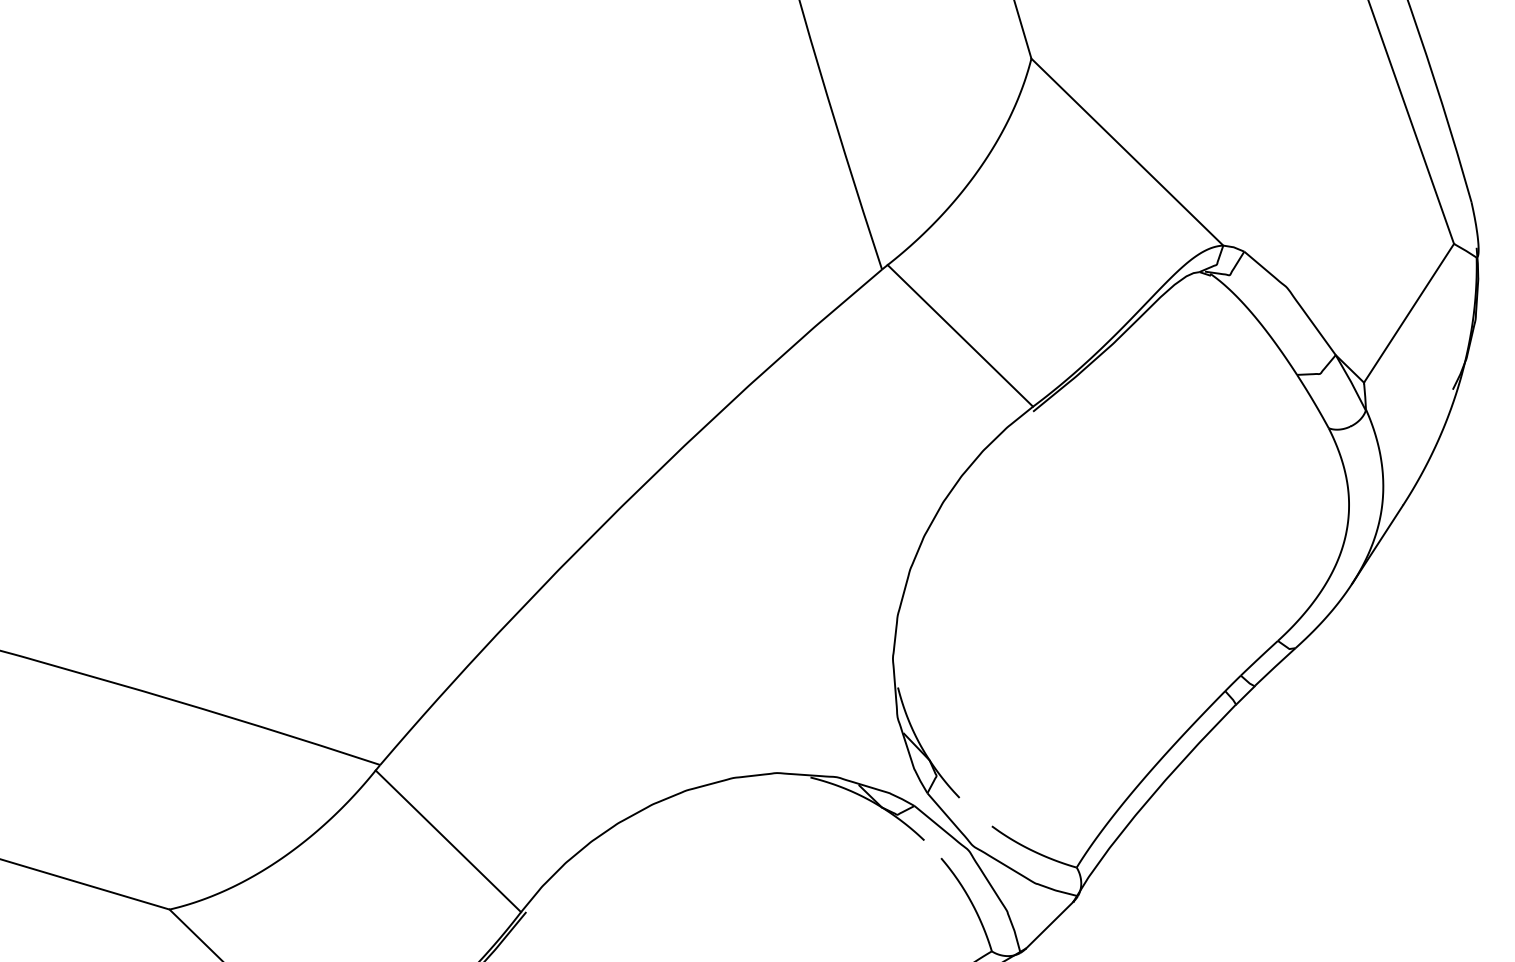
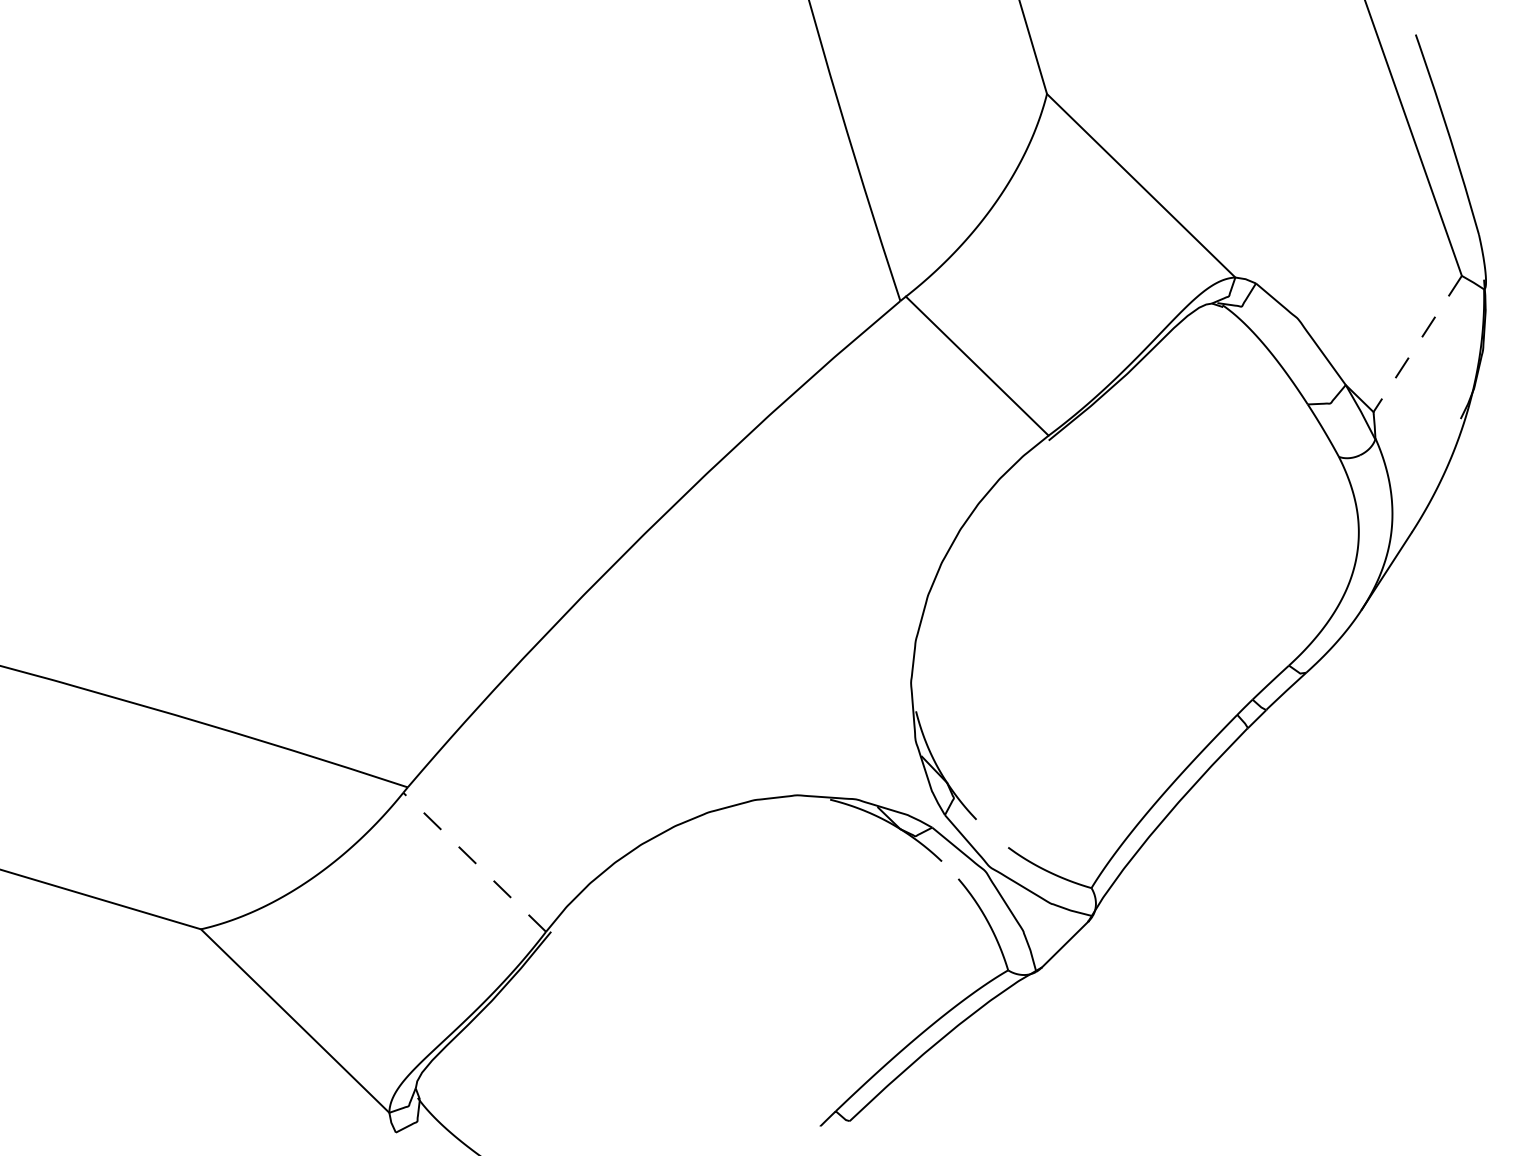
line: (1408, 313) -> (1417, 344), solid -> dashed
line: (448, 841) -> (474, 862), solid -> dashed

